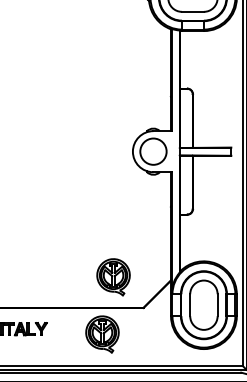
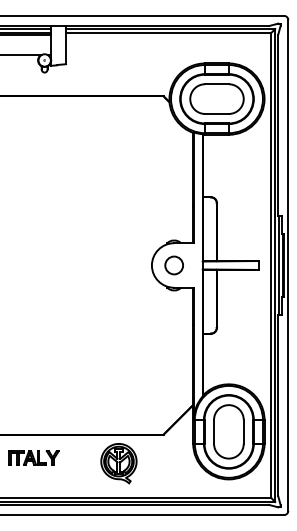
circle: (153, 151) -> (174, 265), size x0.62
part: (113, 277) -> (130, 401), removed

